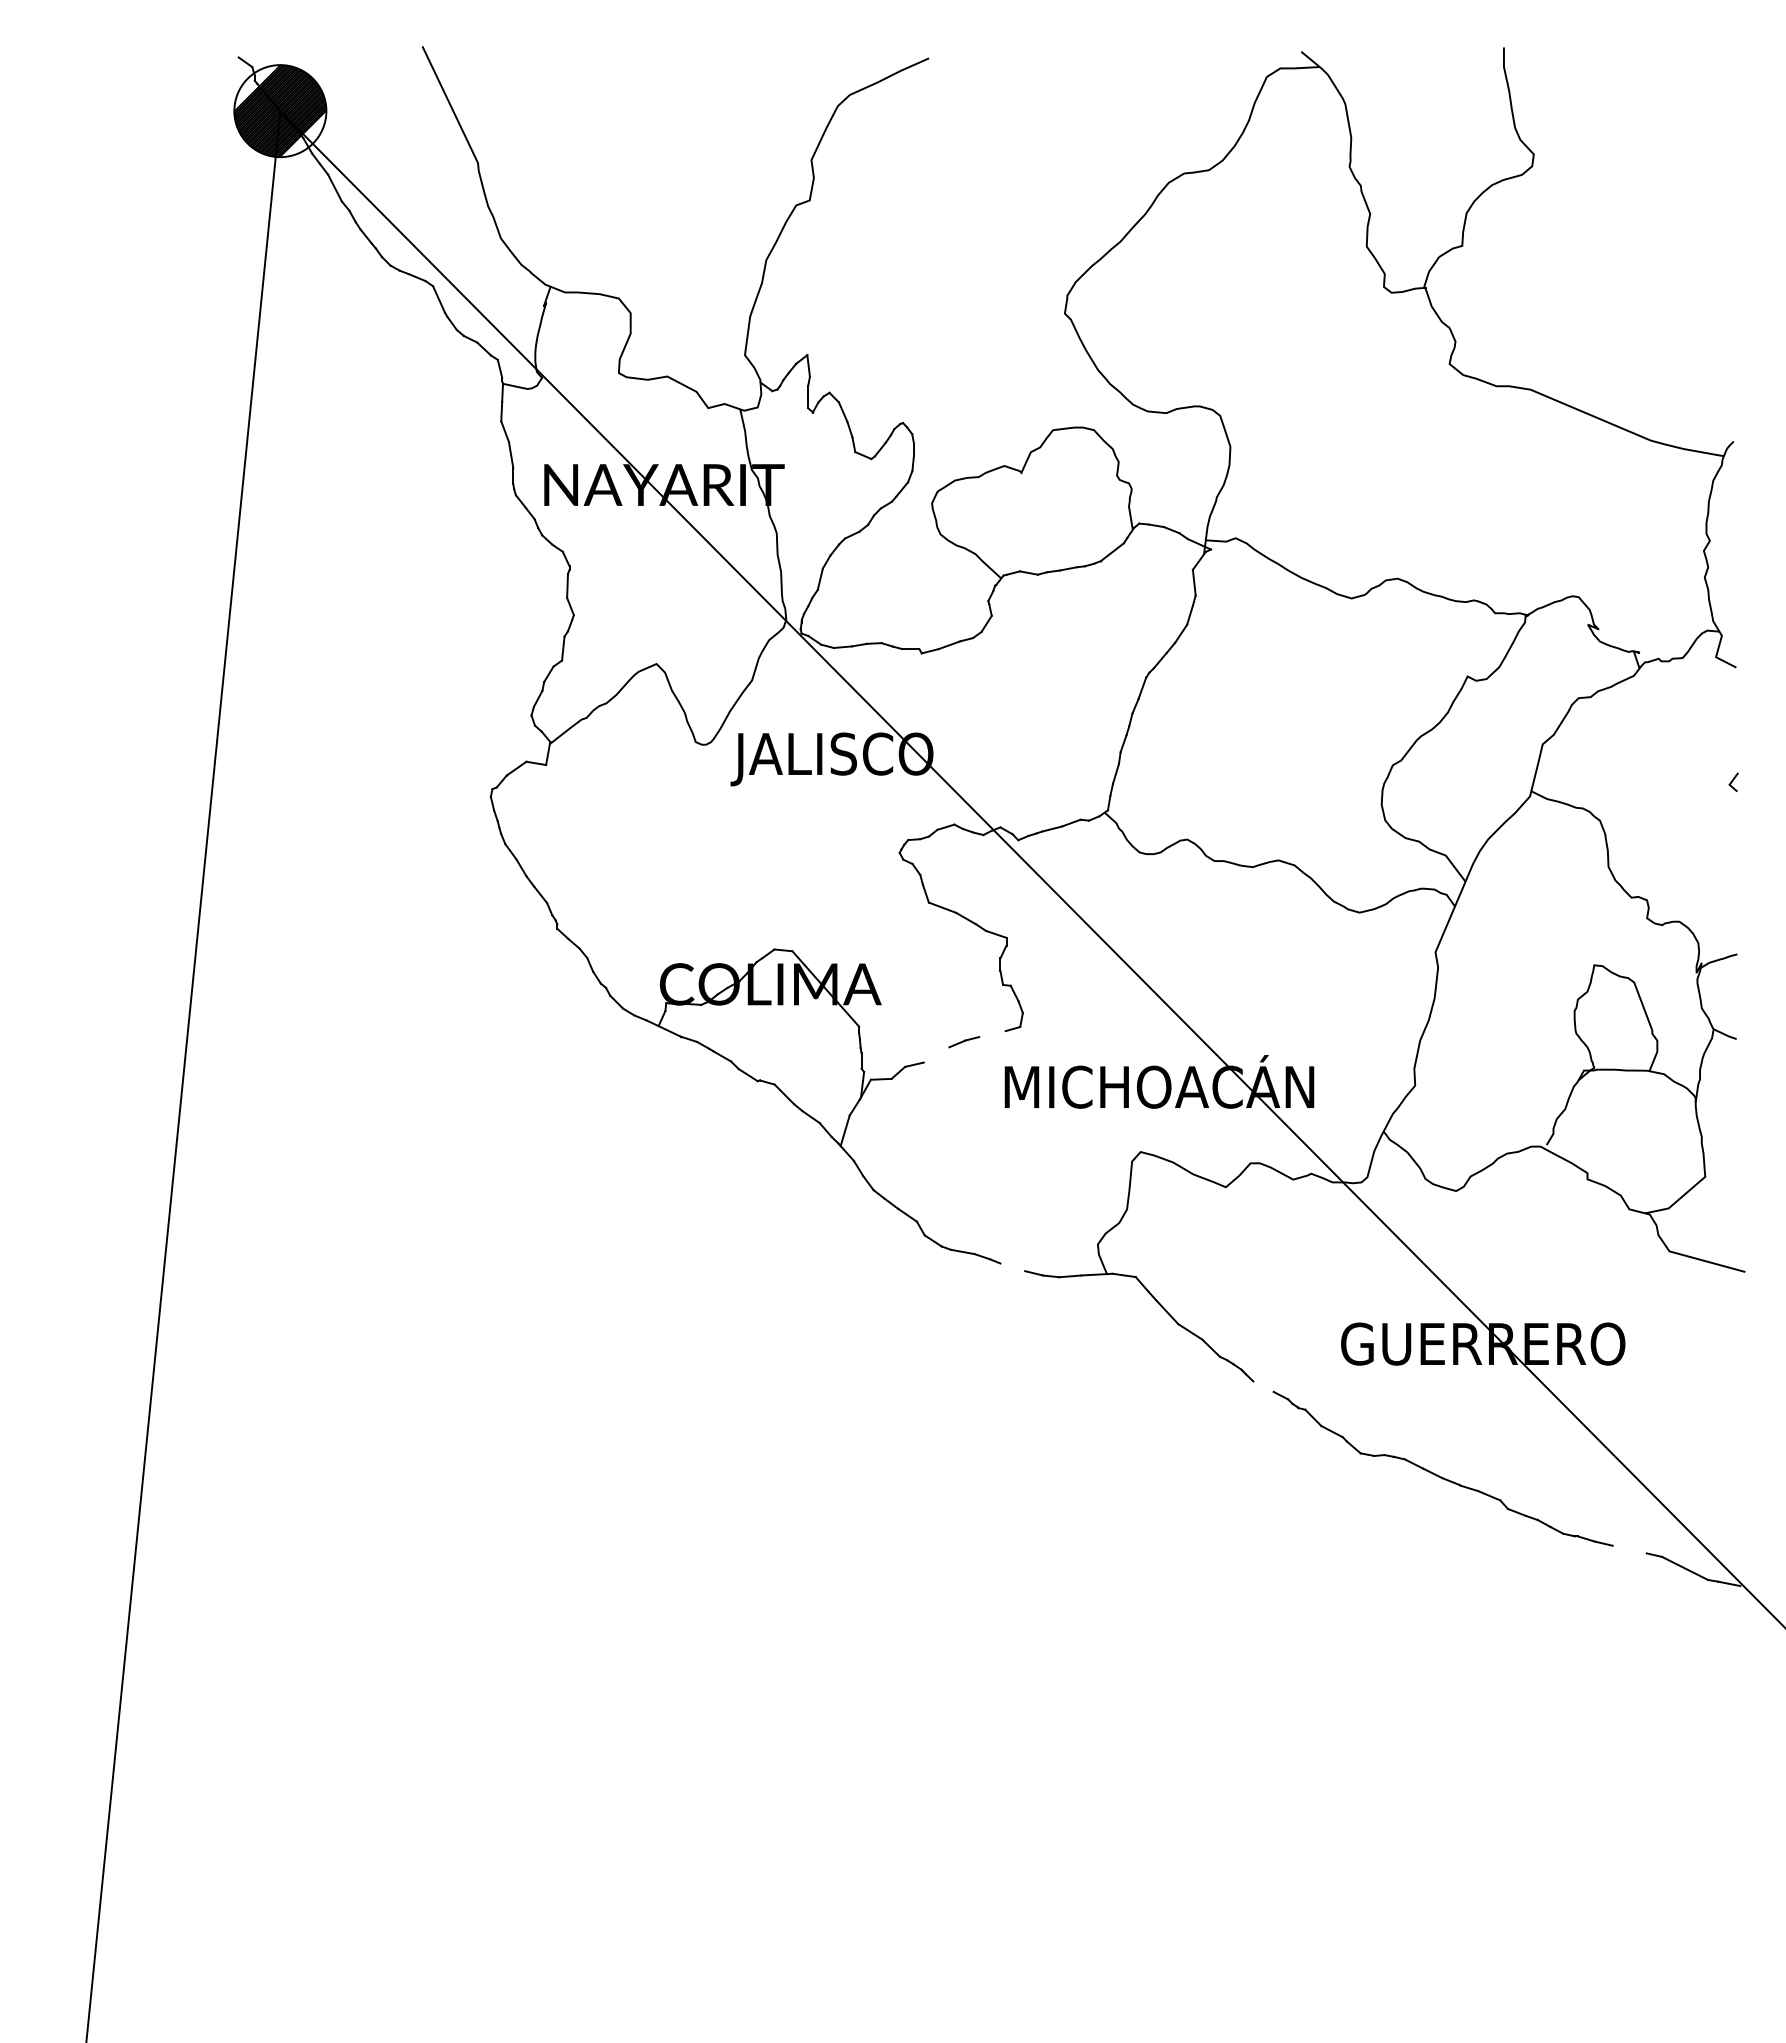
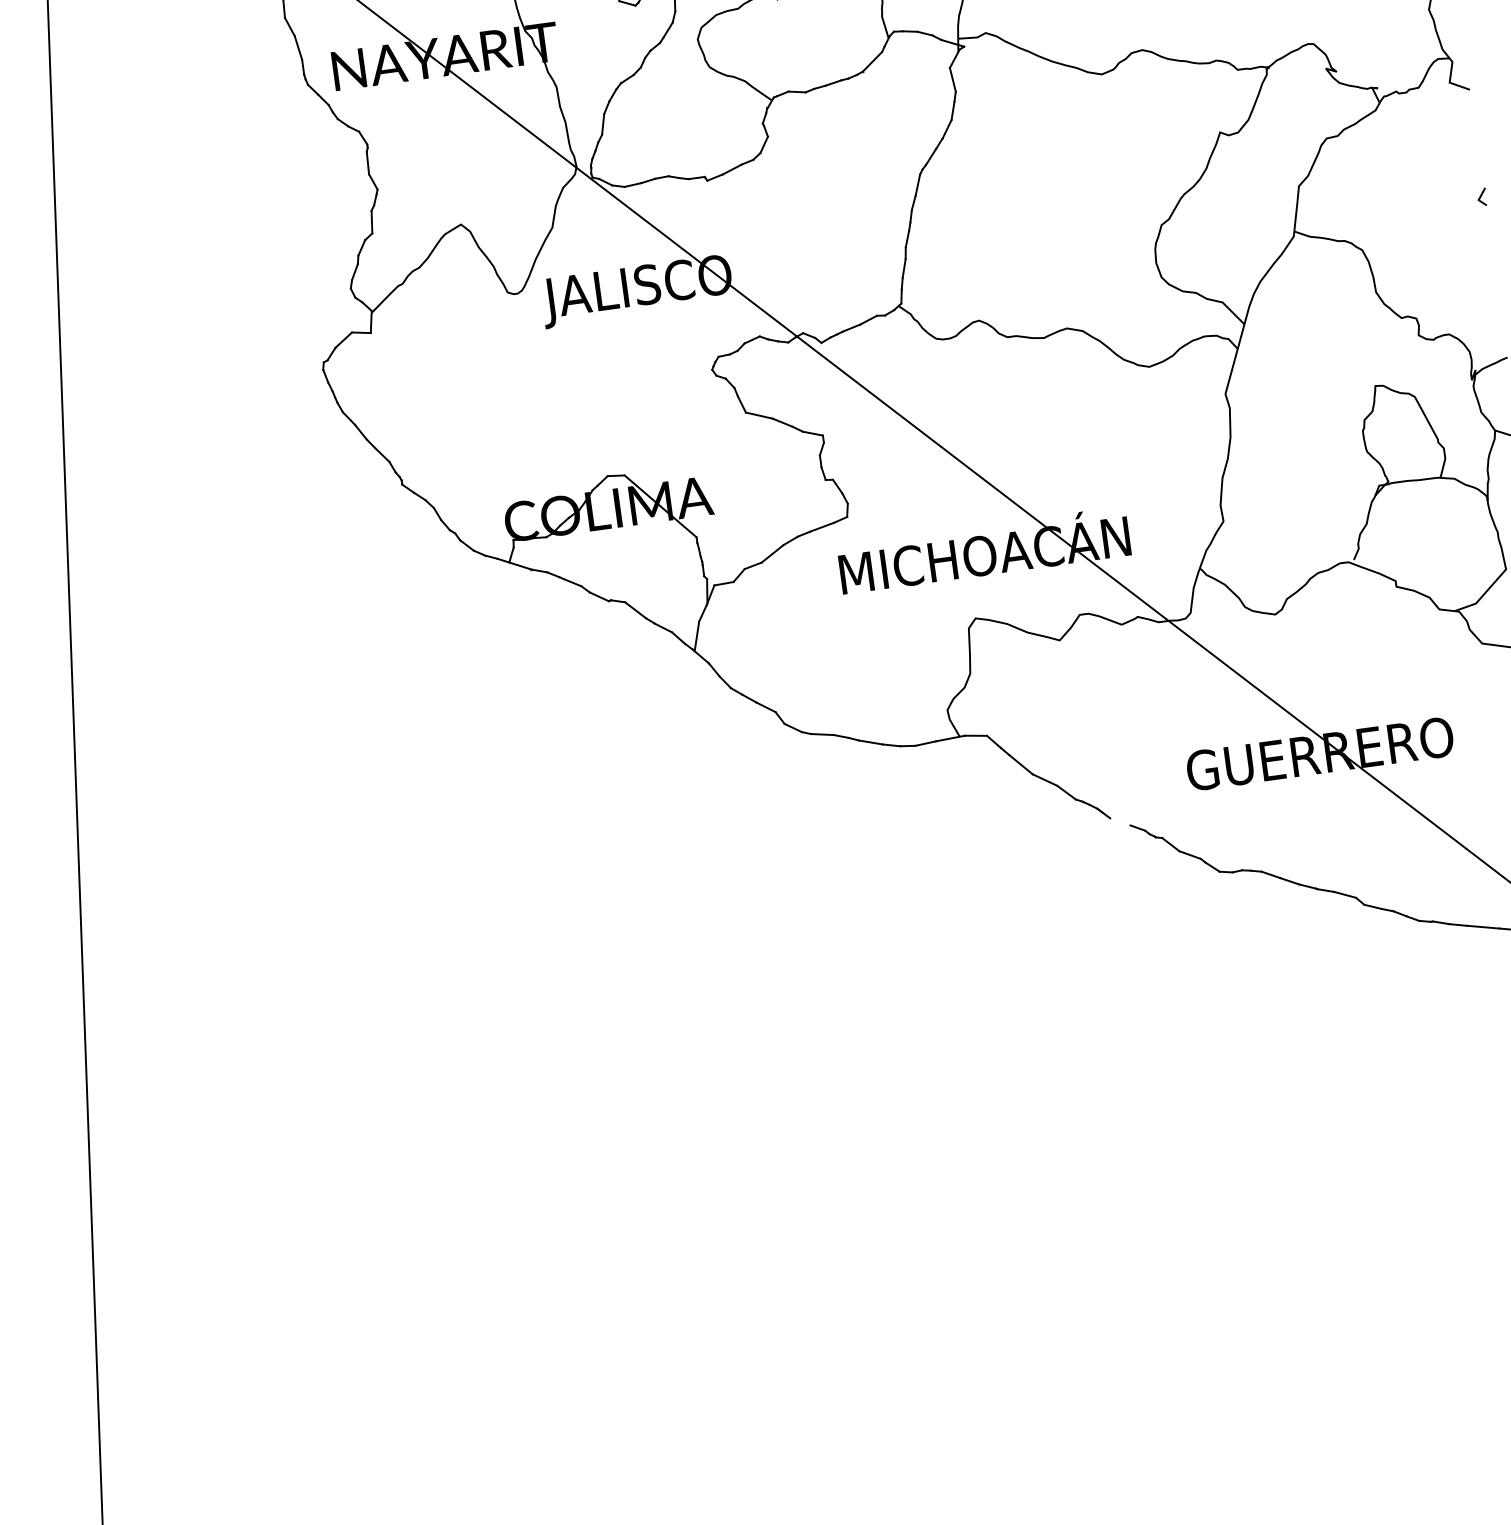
line: (992, 1034) -> (822, 527), added
line: (936, 1054) -> (772, 553), added
line: (1012, 1267) -> (870, 742), added
line: (1629, 1549) -> (1483, 927), added

